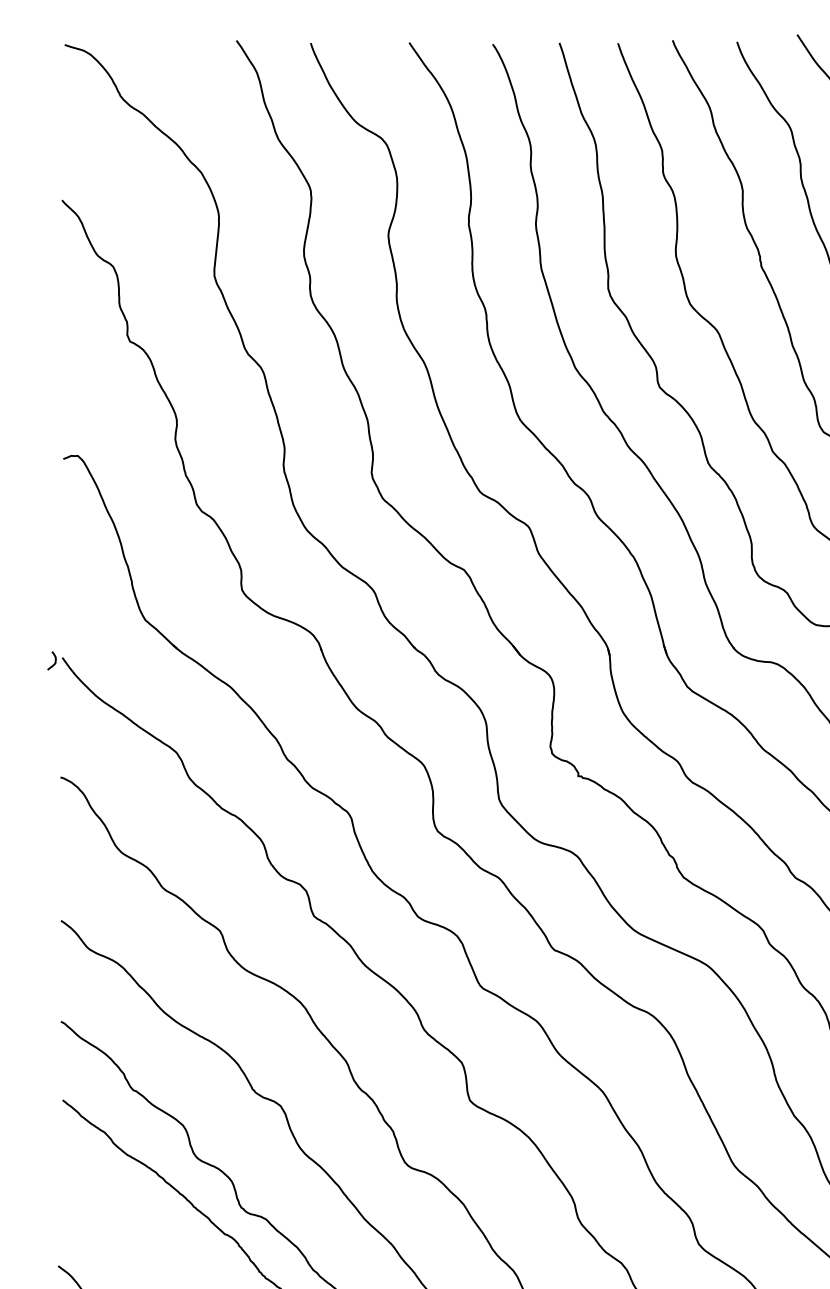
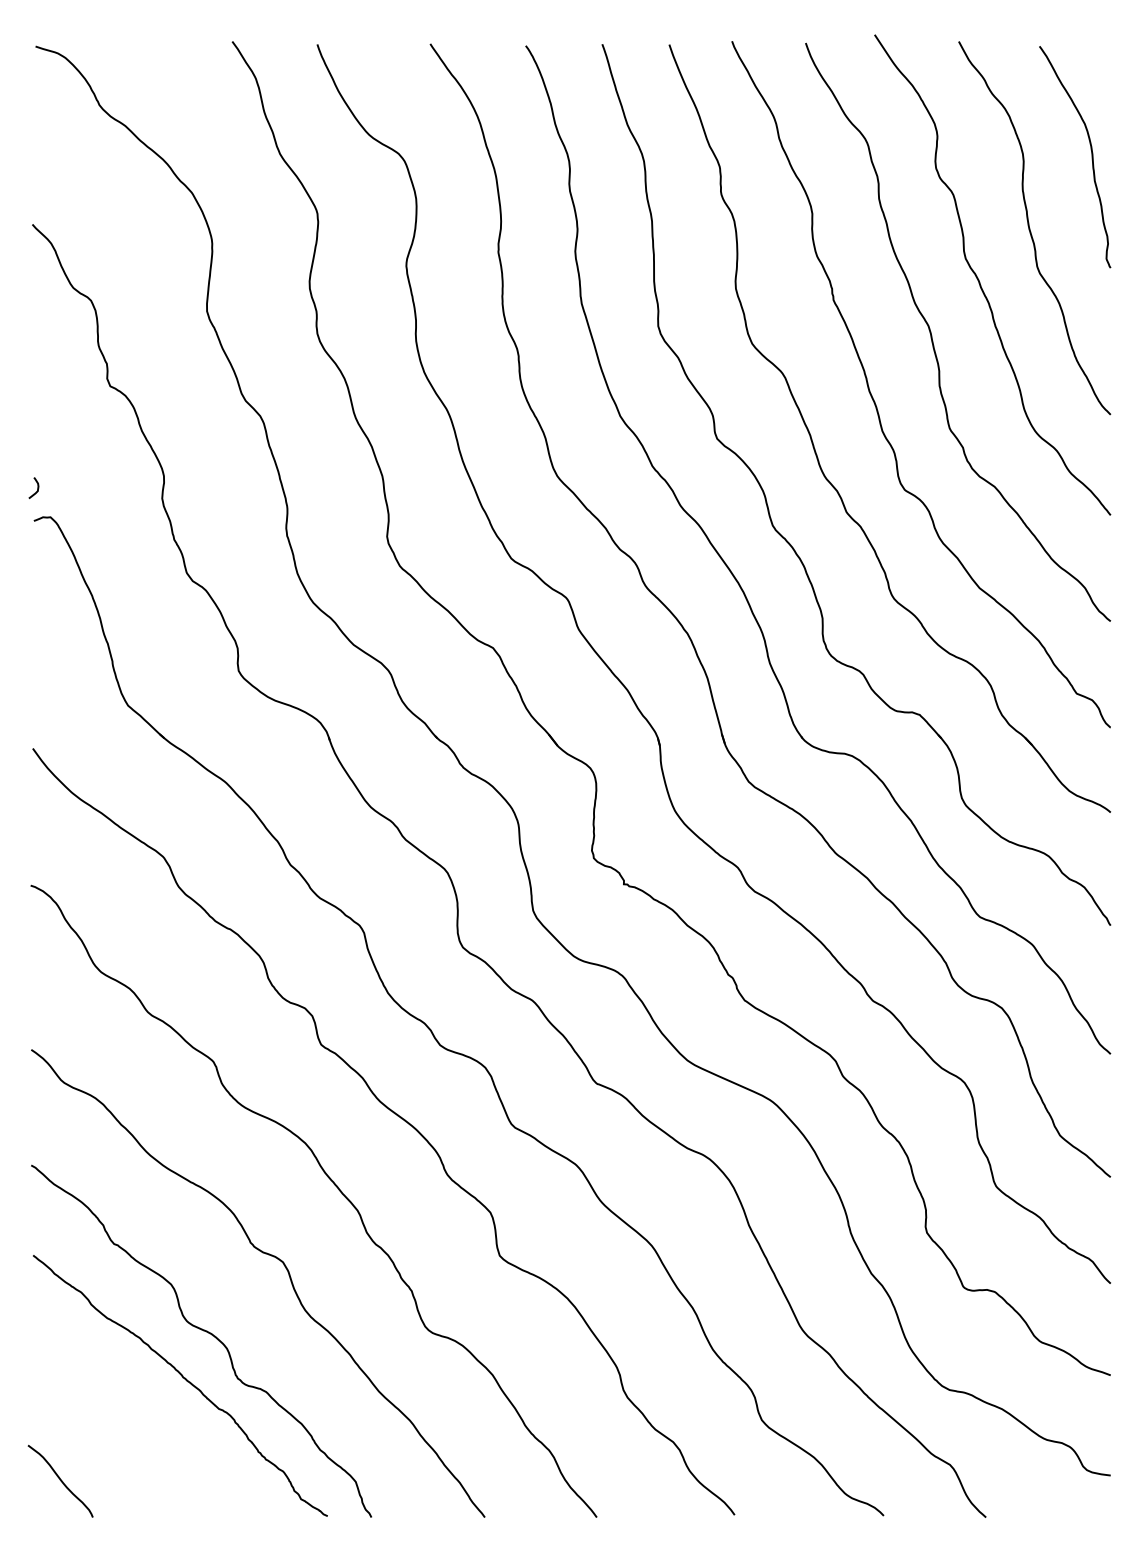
curve: (55, 660) -> (37, 487), moved

